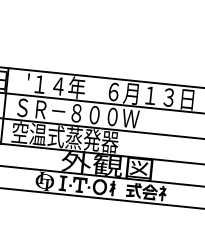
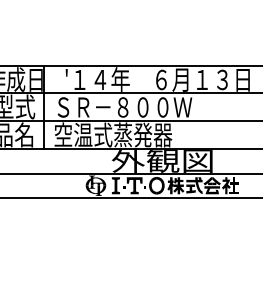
fill: (119, 188) -> (178, 185), added
fill: (169, 193) -> (233, 185), added

